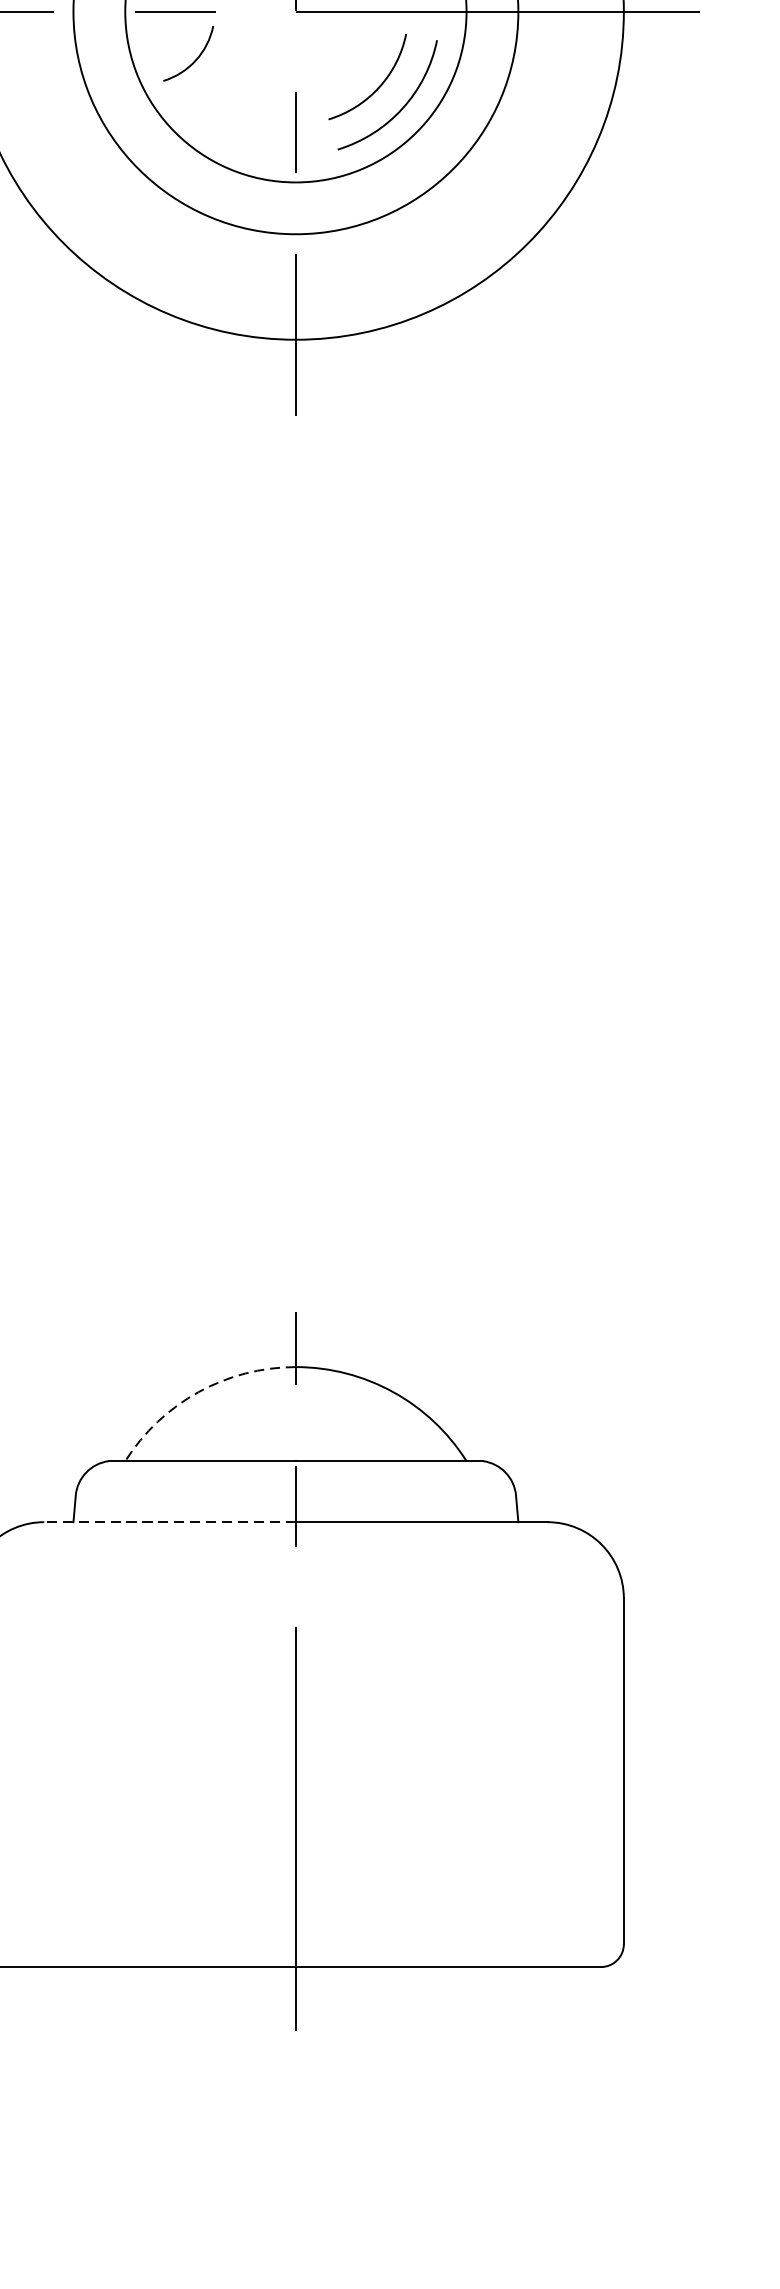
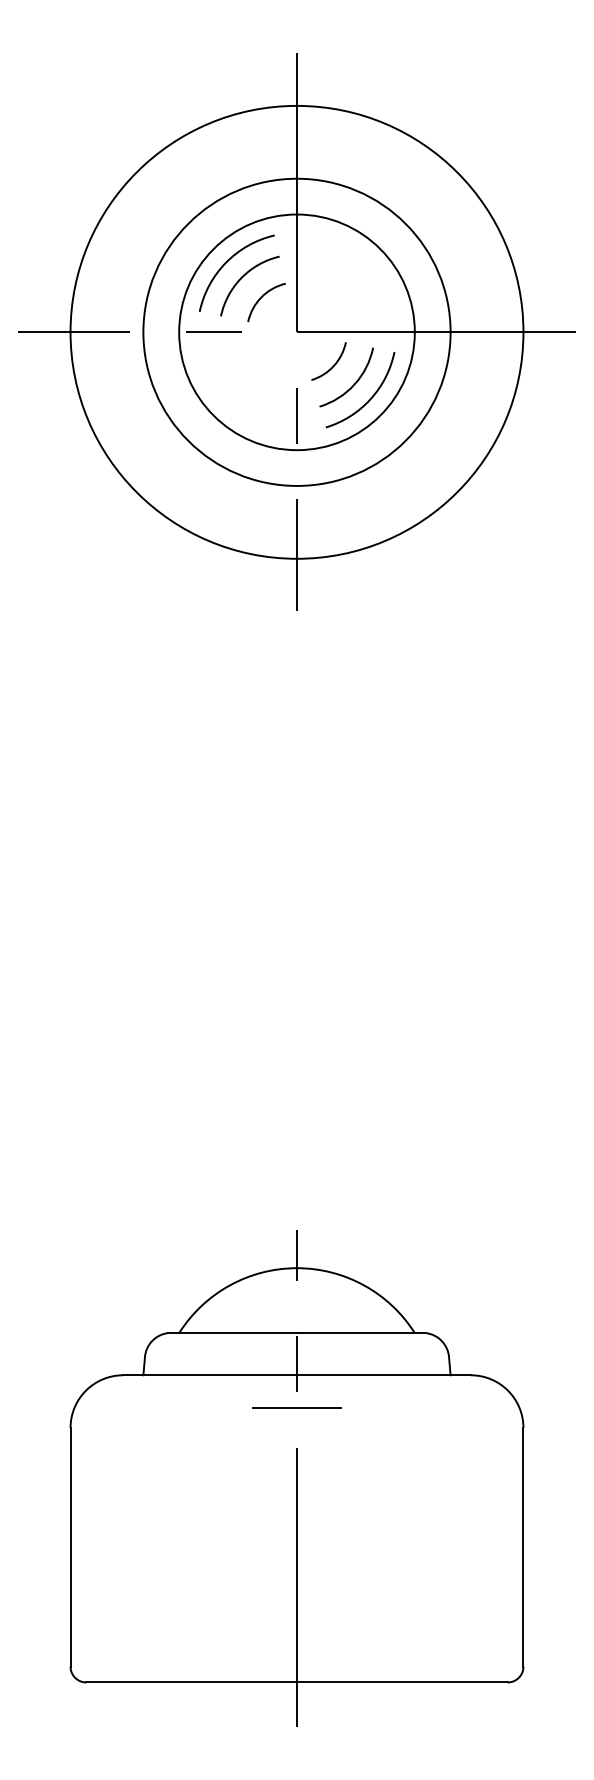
arc: (193, 59) -> (332, 365), moved
arc: (198, 1392) -> (229, 1285), dashed -> solid
line: (170, 1522) -> (210, 1375), dashed -> solid
line: (295, 1568) -> (296, 1407), added

